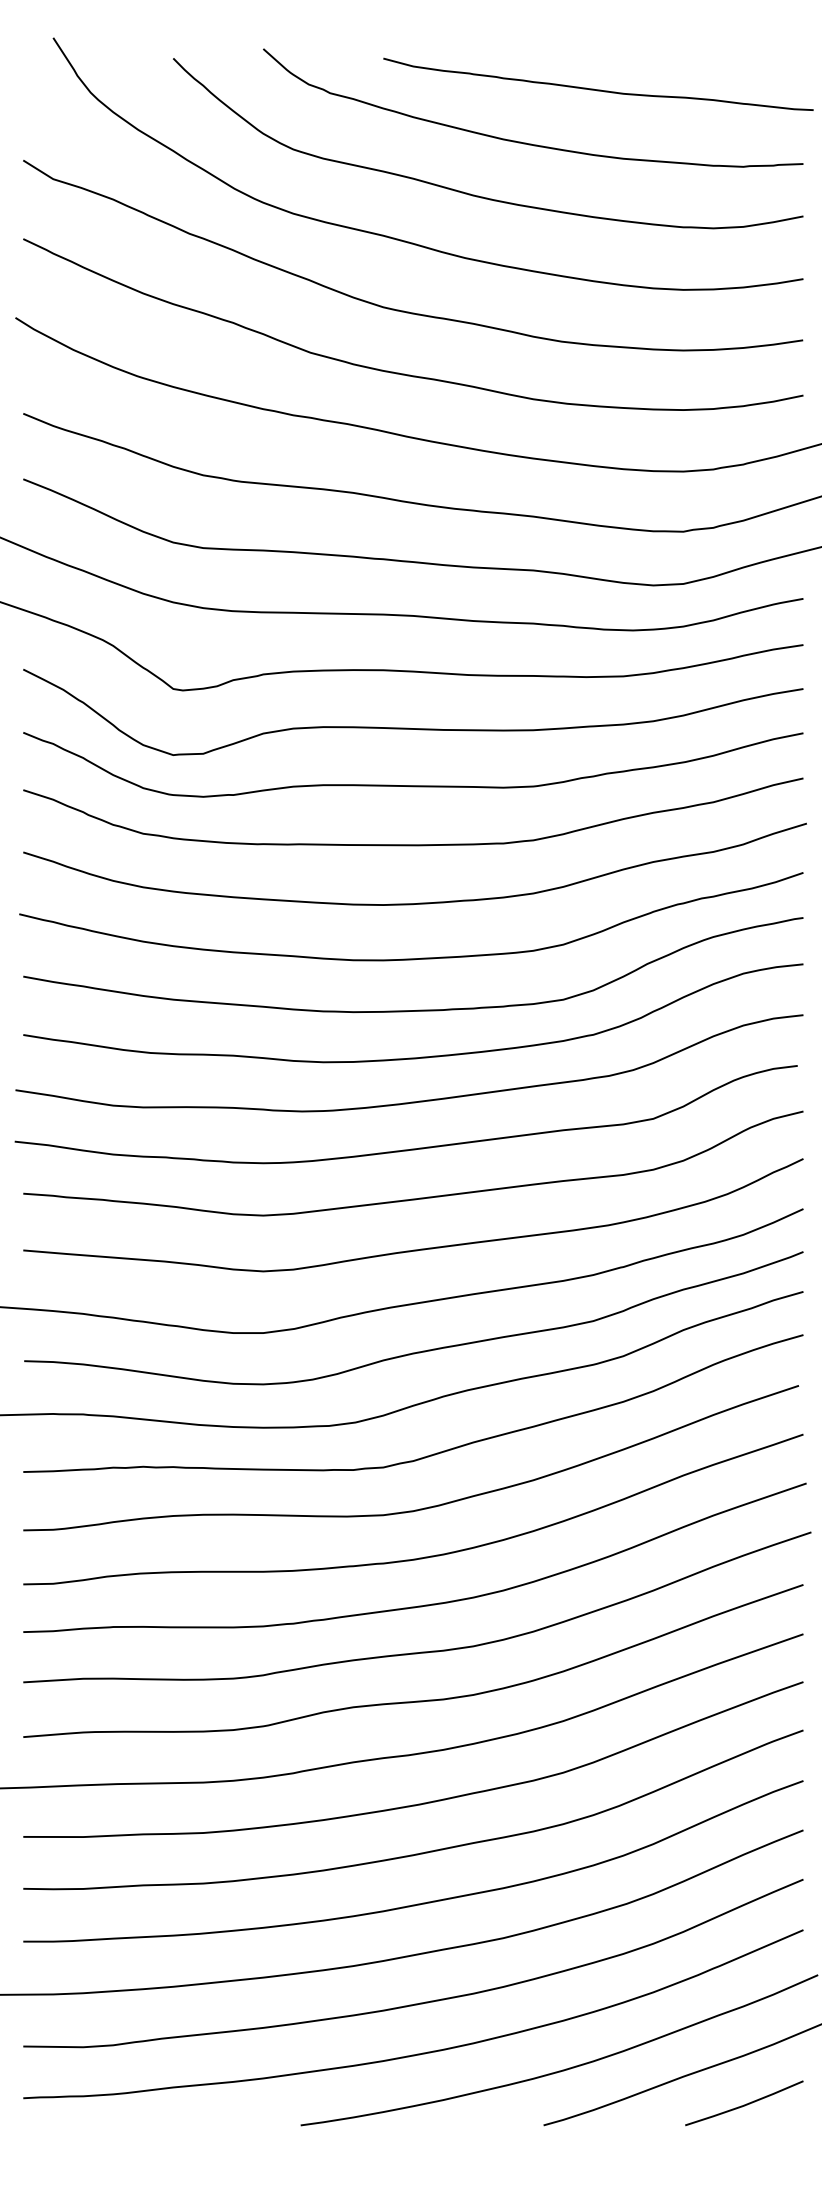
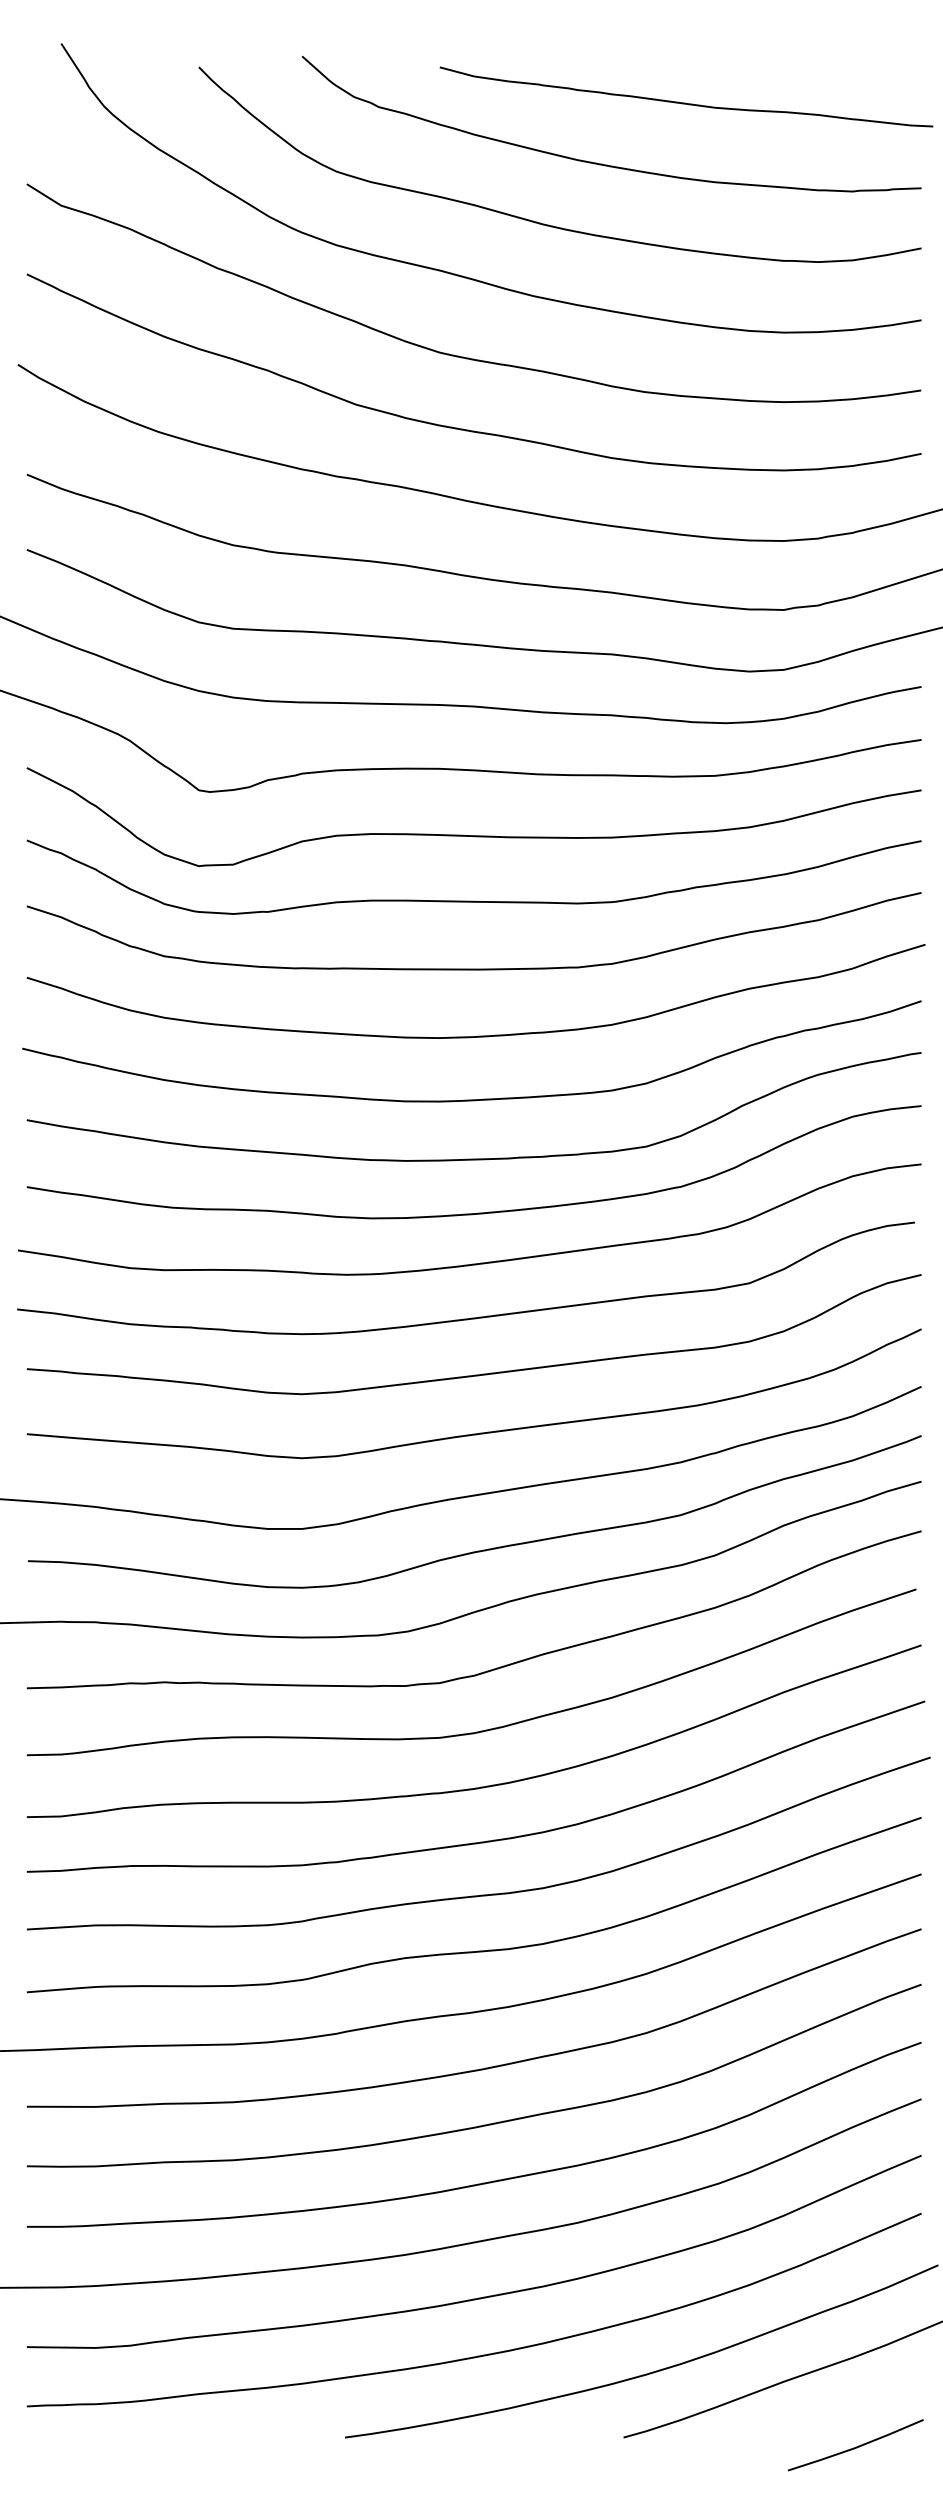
line: (744, 2104) -> (856, 2446), moved

